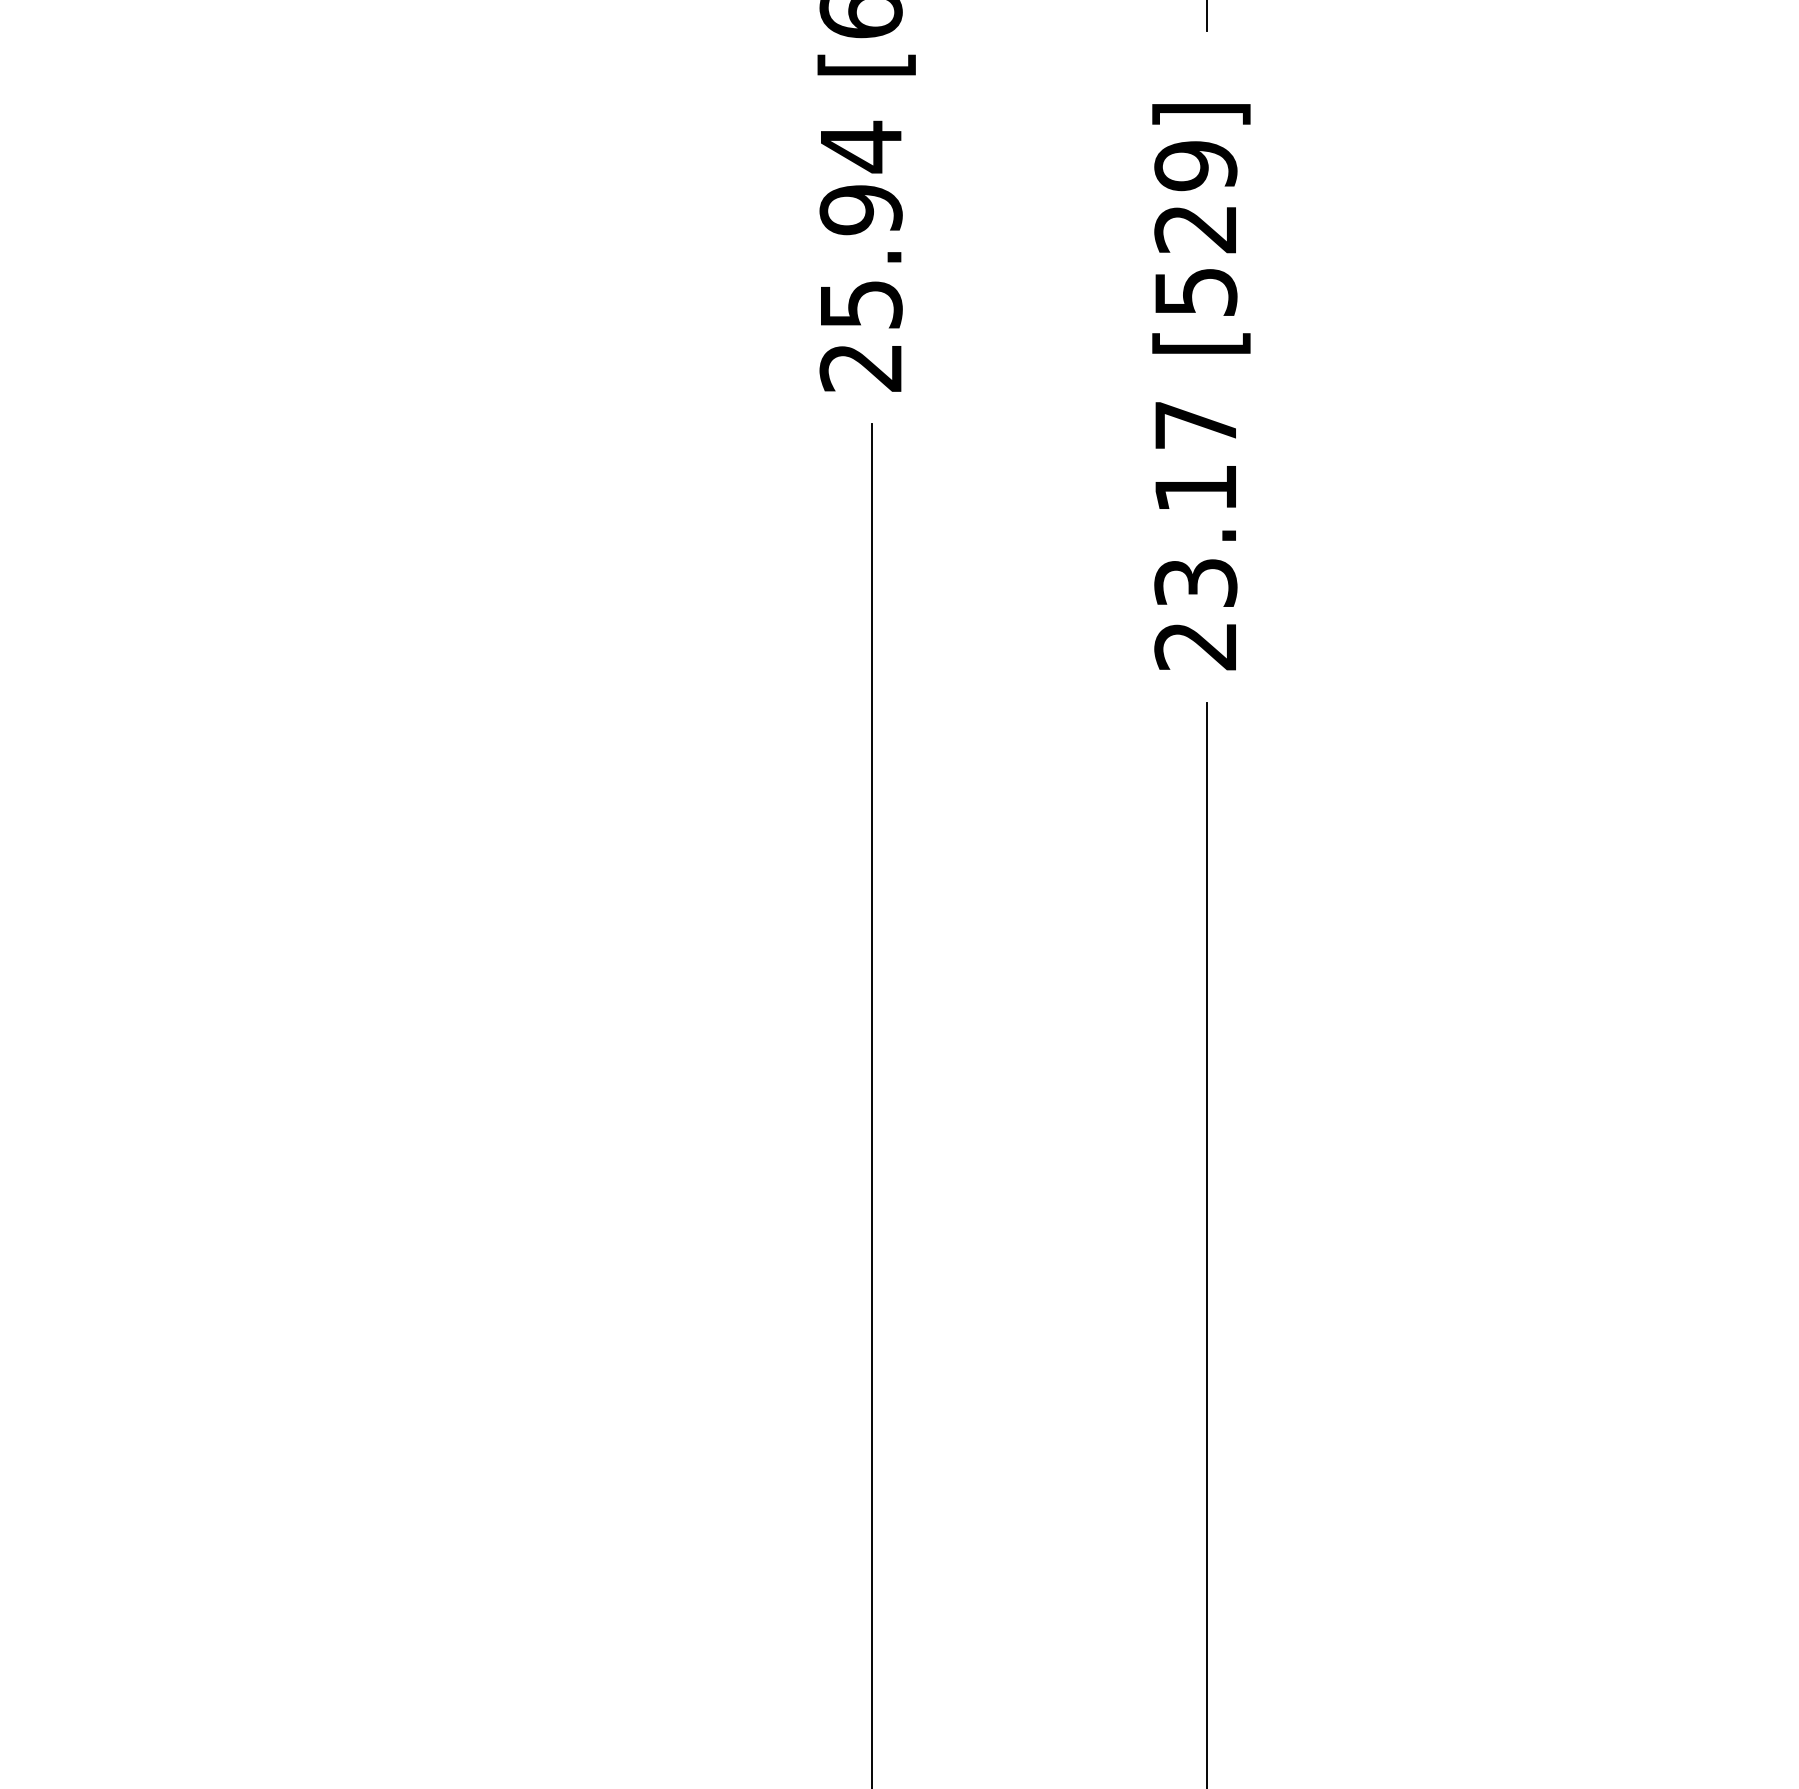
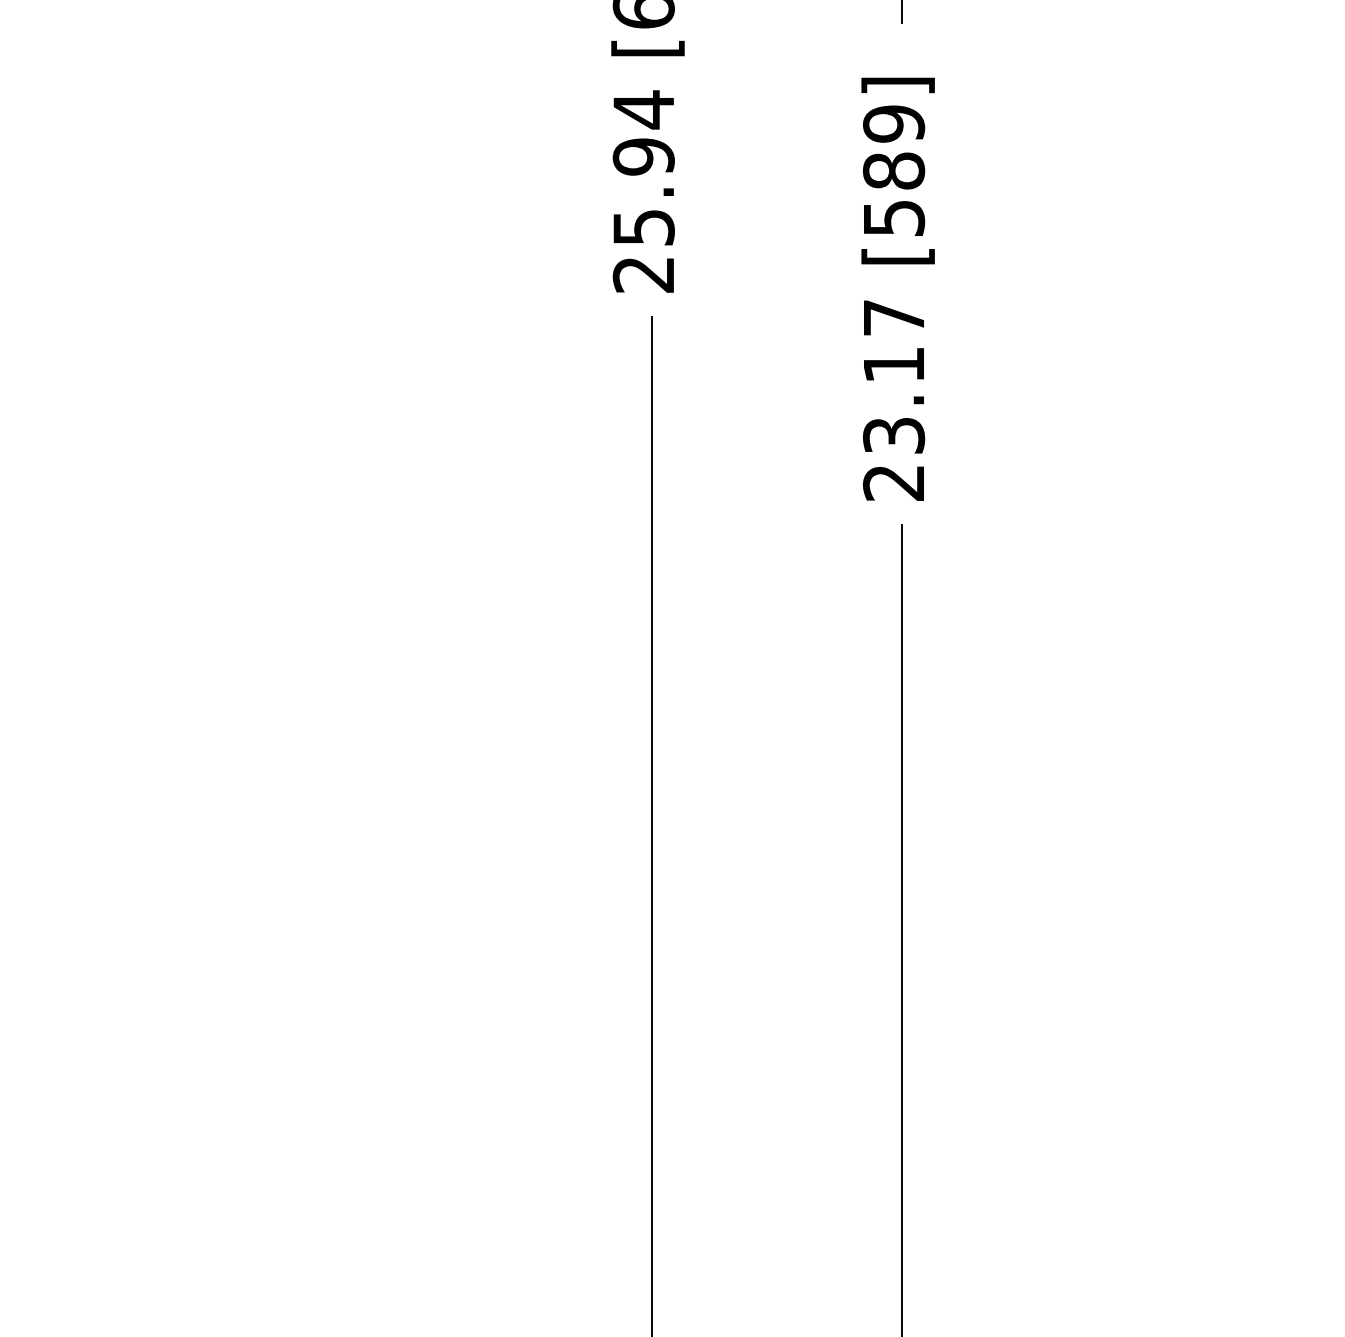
text: (1195, 228) -> (893, 170), [529] -> [589]

